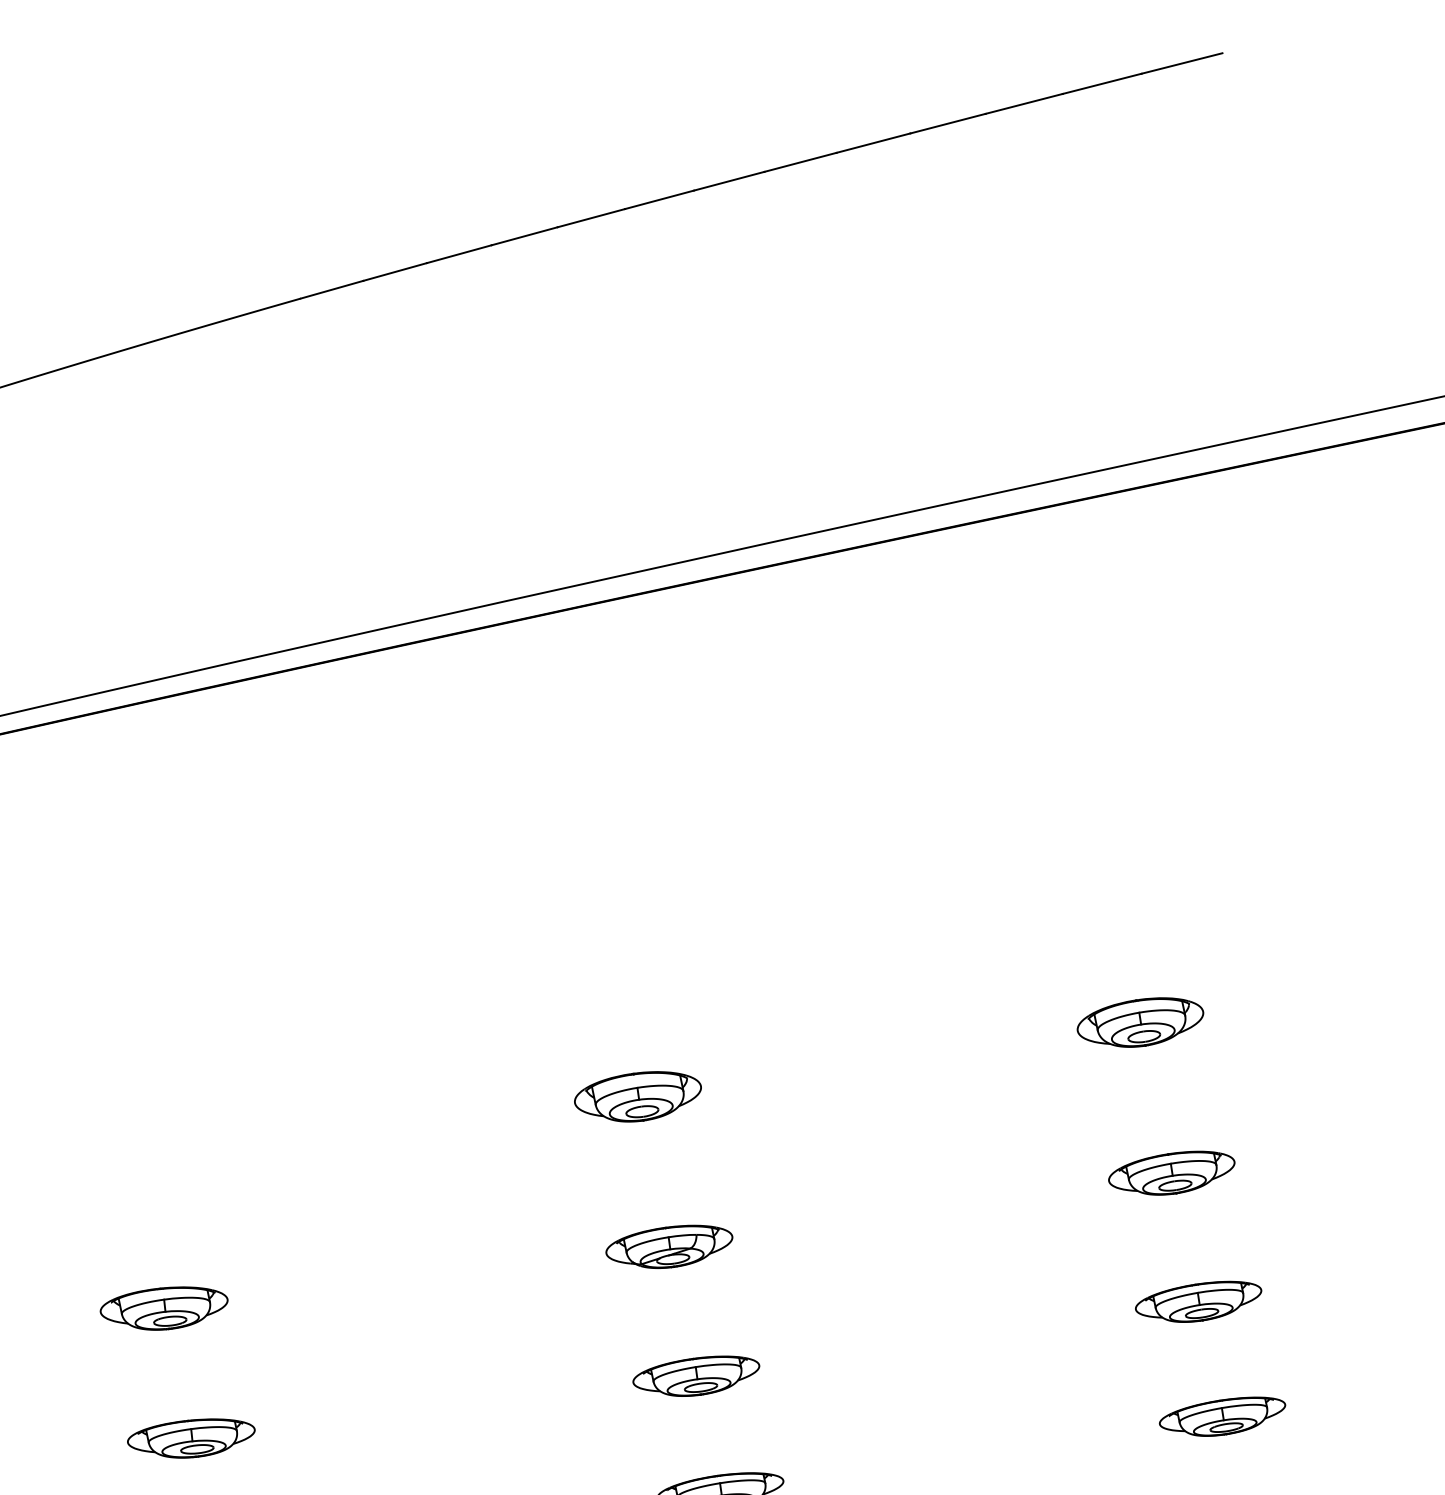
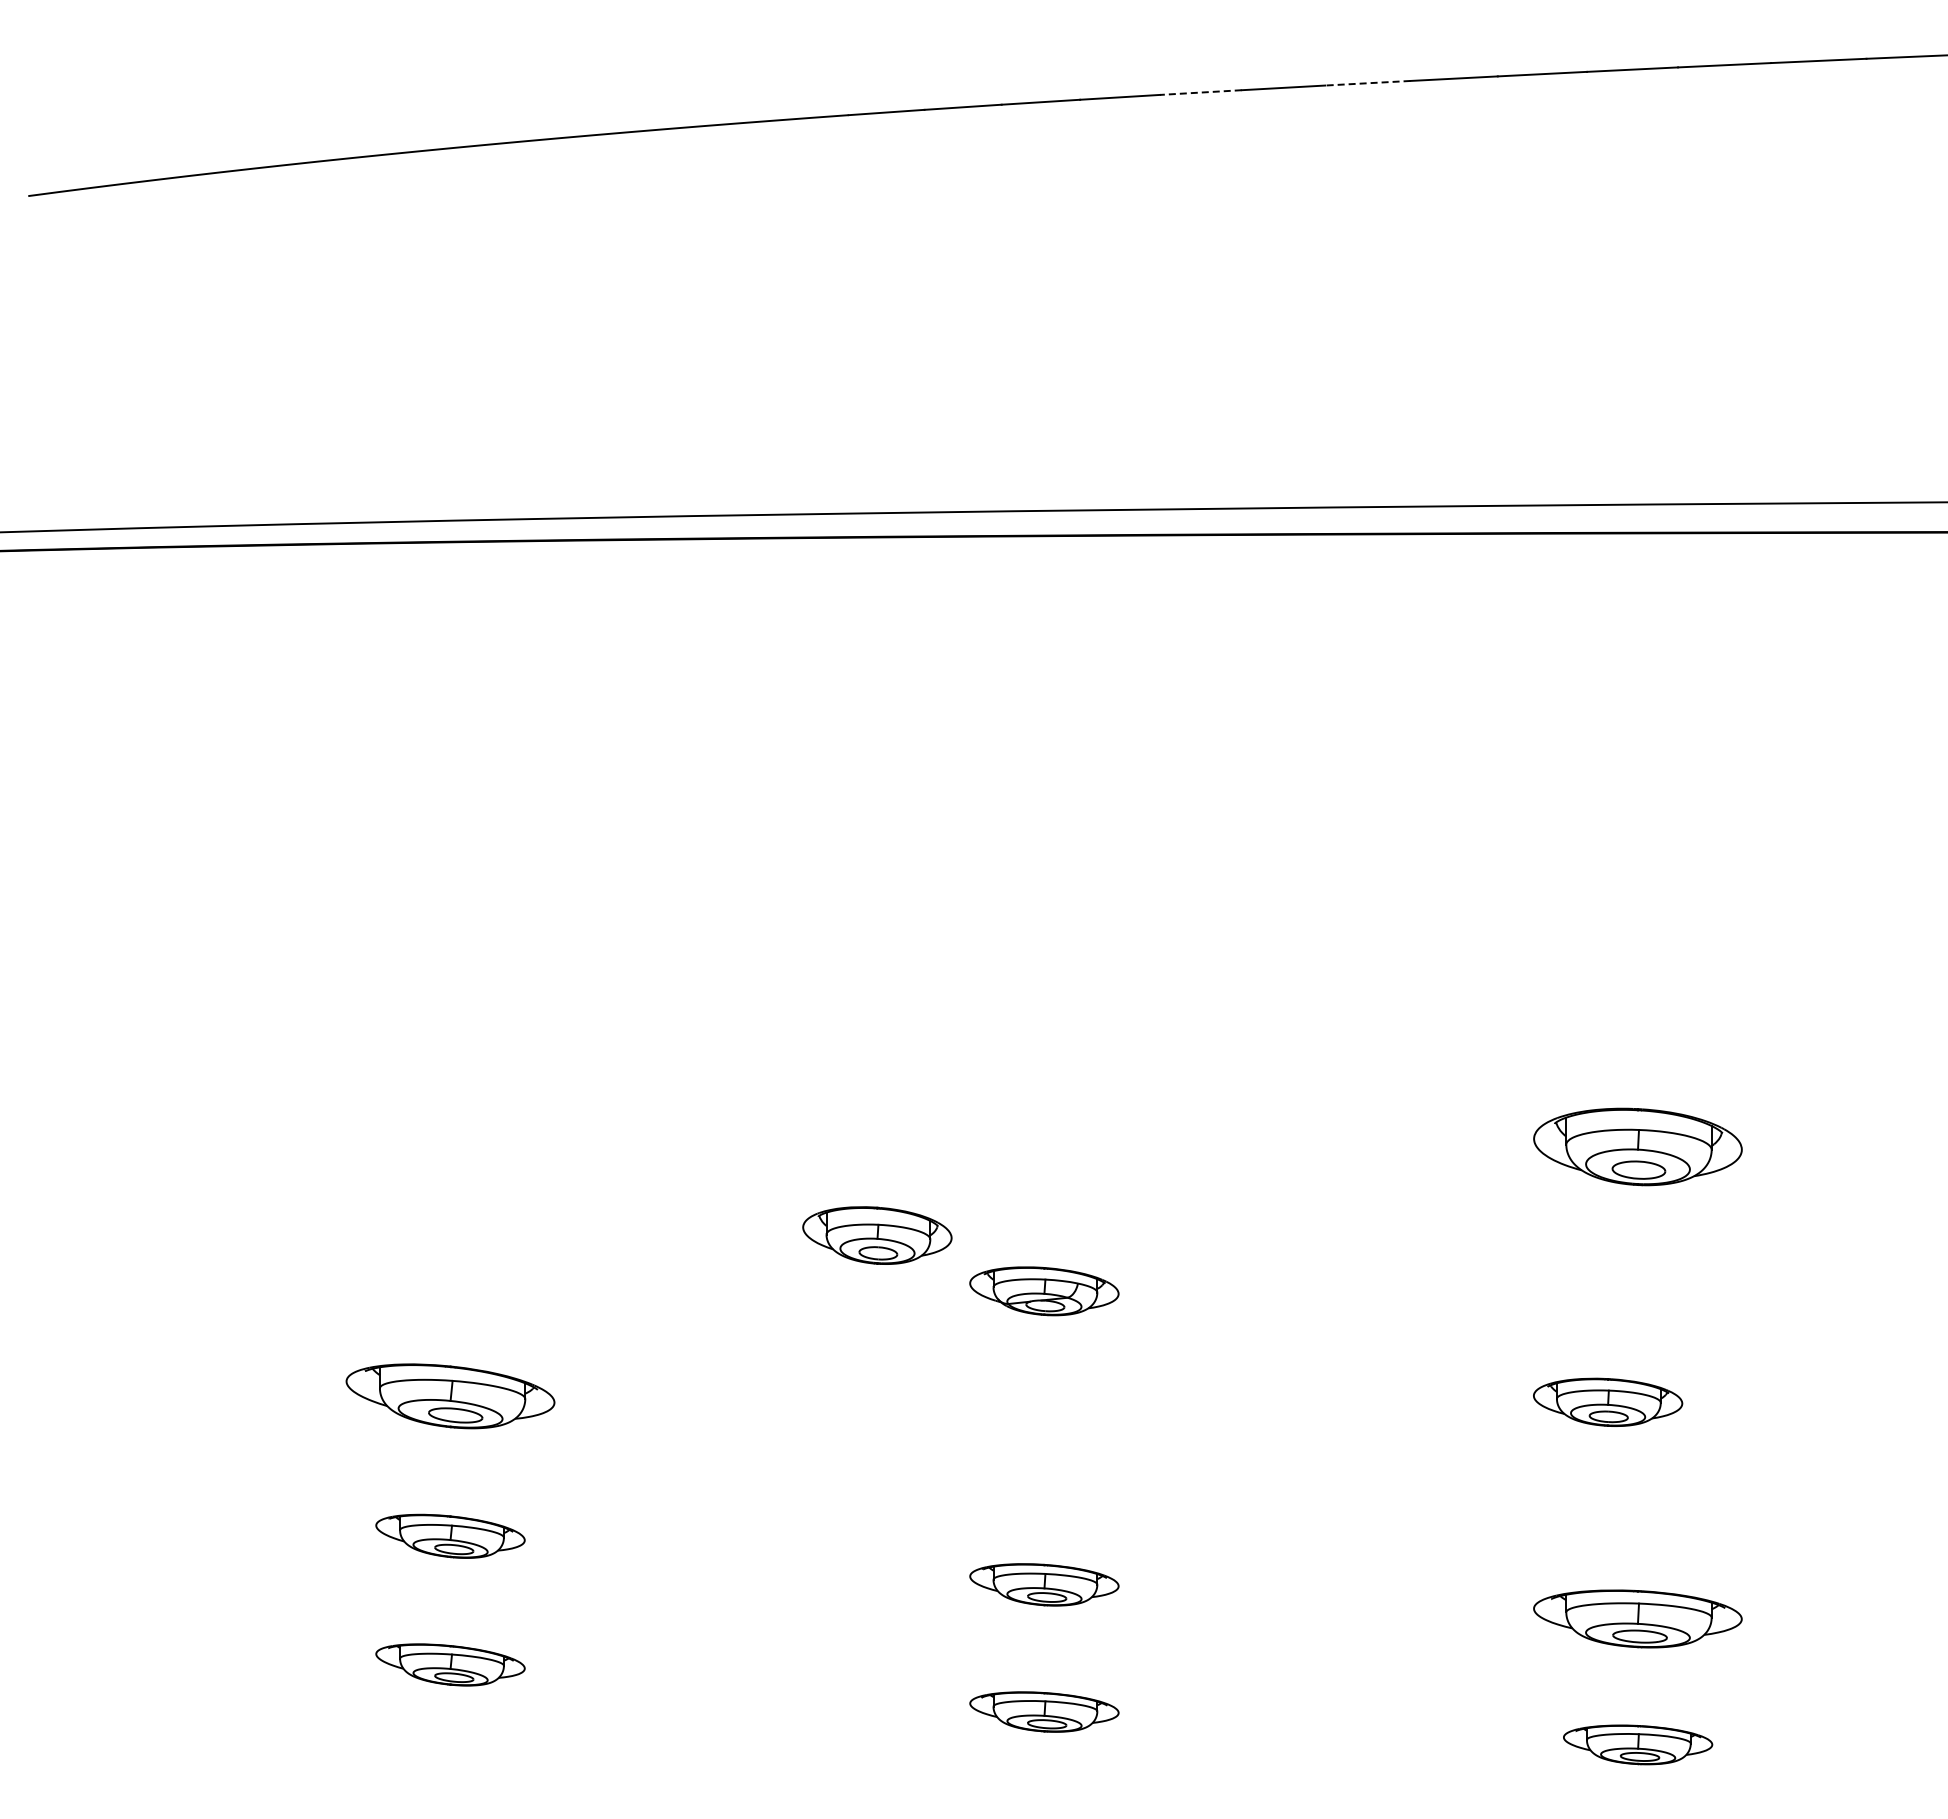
line: (728, 181) -> (1367, 83), solid -> dashed
line: (591, 218) -> (1200, 92), solid -> dashed
part: (1141, 1022) -> (1638, 1146), size x1.4
part: (638, 1096) -> (877, 1235), moved
part: (1172, 1172) -> (1608, 1401), moved
part: (1199, 1302) -> (1638, 1481), removed
part: (164, 1308) -> (450, 1240), removed
part: (697, 1376) -> (1044, 1446), removed
part: (1223, 1416) -> (1638, 1618), size x1.4
part: (191, 1437) -> (450, 1395), size x1.4

